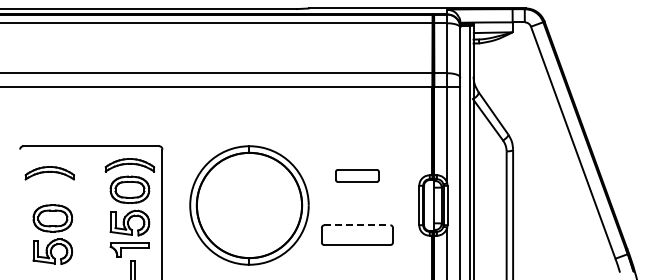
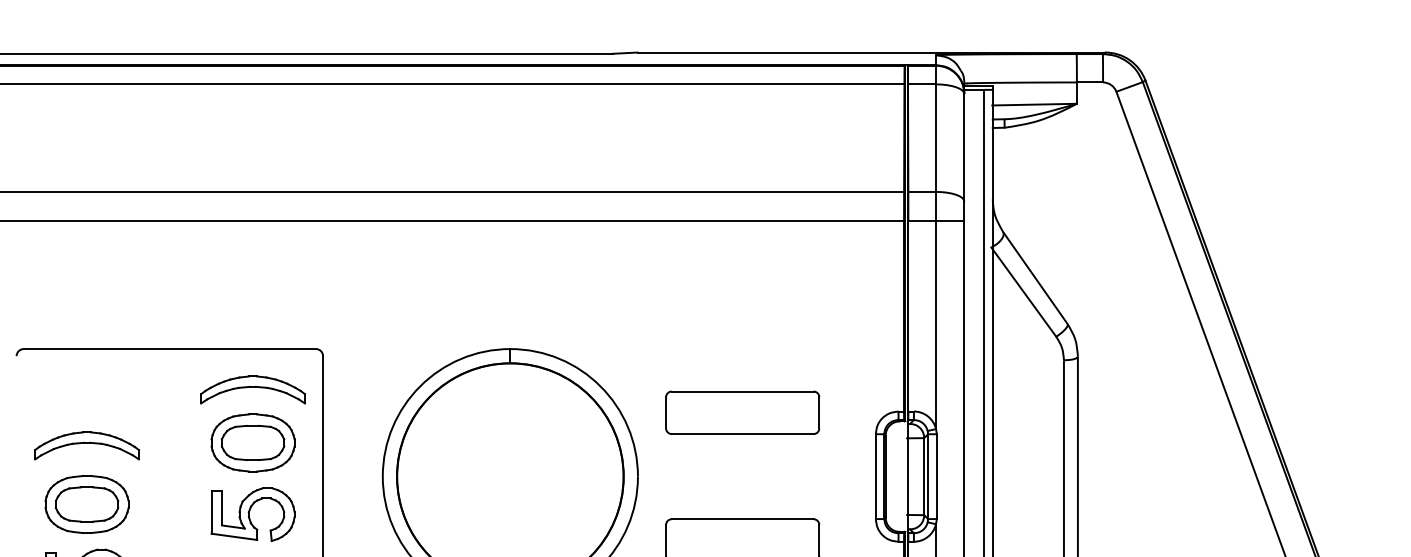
part: (49, 173) -> (86, 446), moved
part: (357, 175) -> (742, 412), size x1.67
line: (357, 225) -> (742, 519), dashed -> solid

